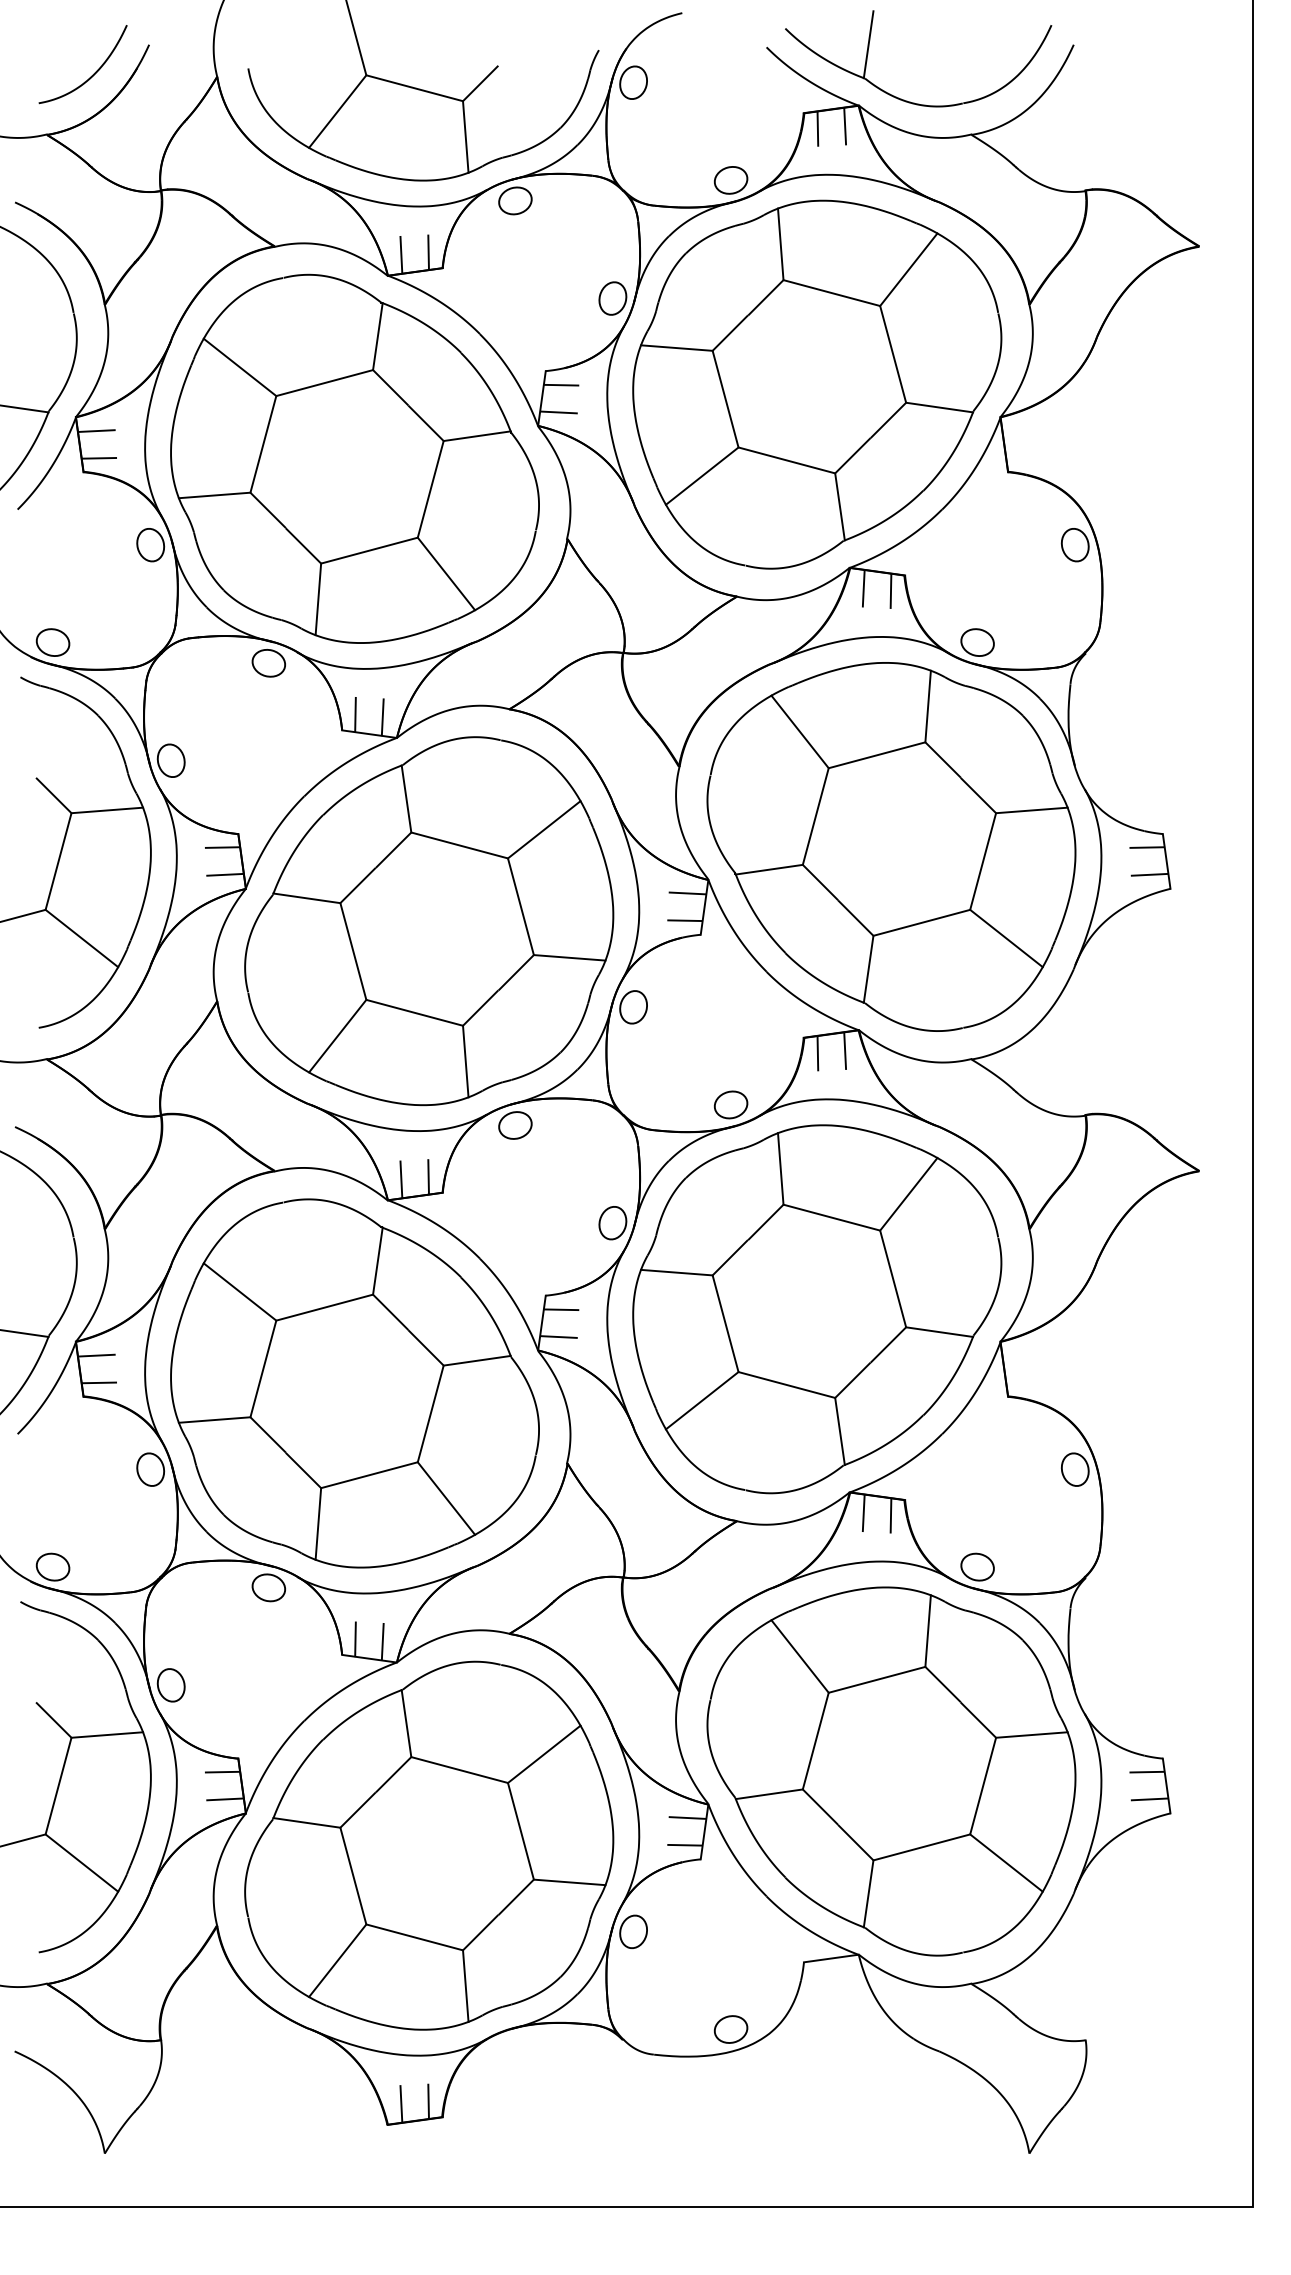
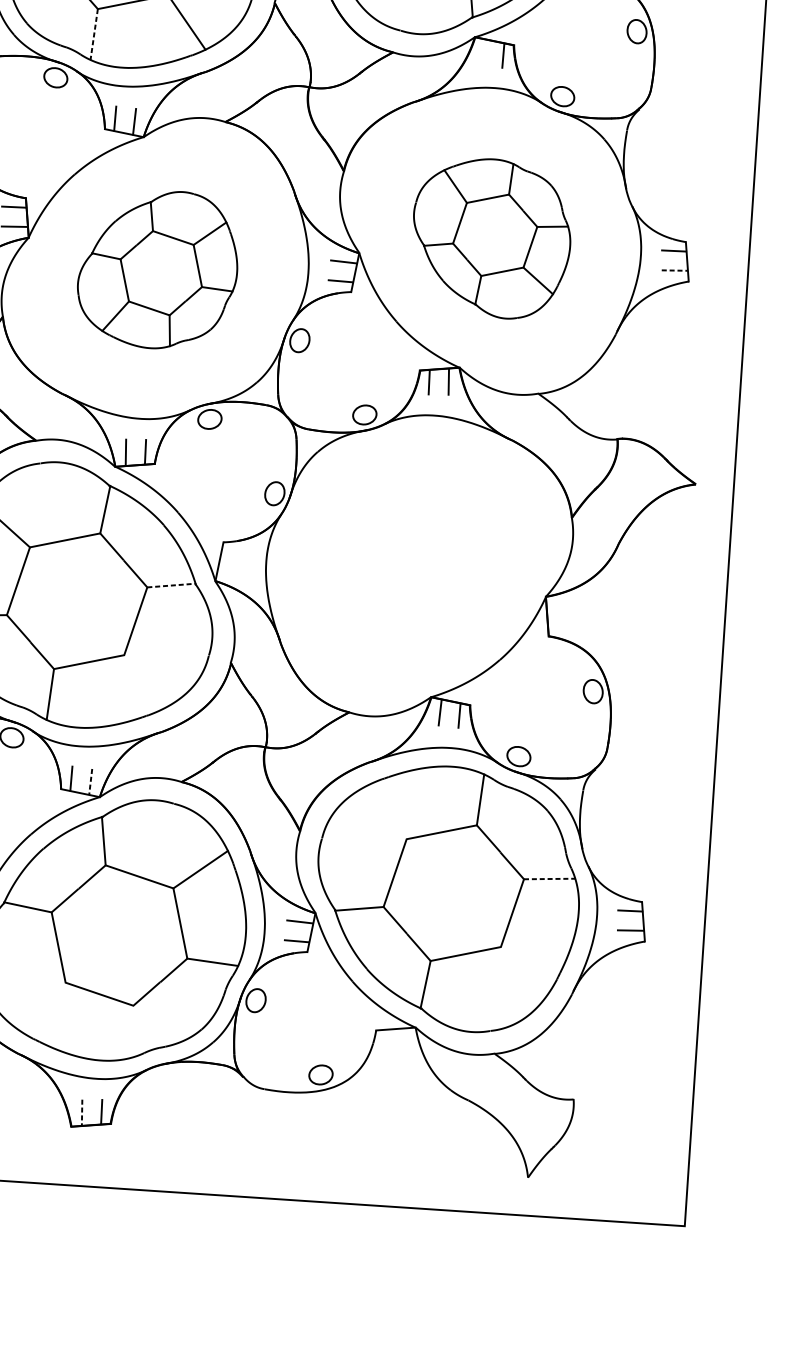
line: (863, 588) -> (483, 52), removed
line: (318, 599) -> (94, 34), solid -> dashed
part: (891, 846) -> (491, 238), size x0.6
line: (1150, 874) -> (675, 270), solid -> dashed
part: (429, 921) -> (158, 269), size x0.6
line: (561, 1309) -> (234, 552), removed
part: (817, 1309) -> (416, 565), removed
line: (558, 1336) -> (230, 572), removed
line: (477, 1360) -> (171, 585), solid -> dashed
line: (446, 1498) -> (143, 682), removed
line: (382, 1641) -> (90, 781), solid -> dashed
line: (799, 1656) -> (387, 811), removed
line: (1031, 1735) -> (549, 879), solid -> dashed
line: (1006, 1862) -> (525, 968), removed
line: (337, 1960) -> (43, 1007), removed
line: (465, 1985) -> (133, 1030), removed
line: (401, 2104) -> (82, 1112), solid -> dashed

